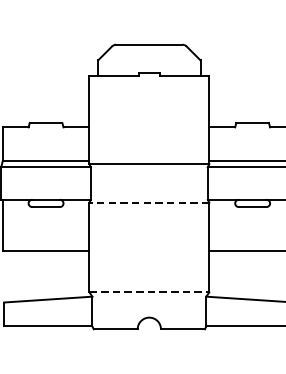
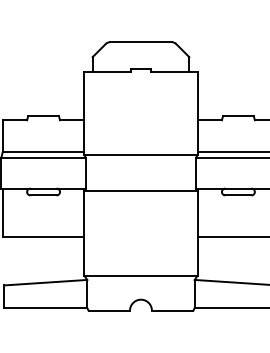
line: (149, 202) -> (141, 191), dashed -> solid
line: (149, 291) -> (141, 275), dashed -> solid

